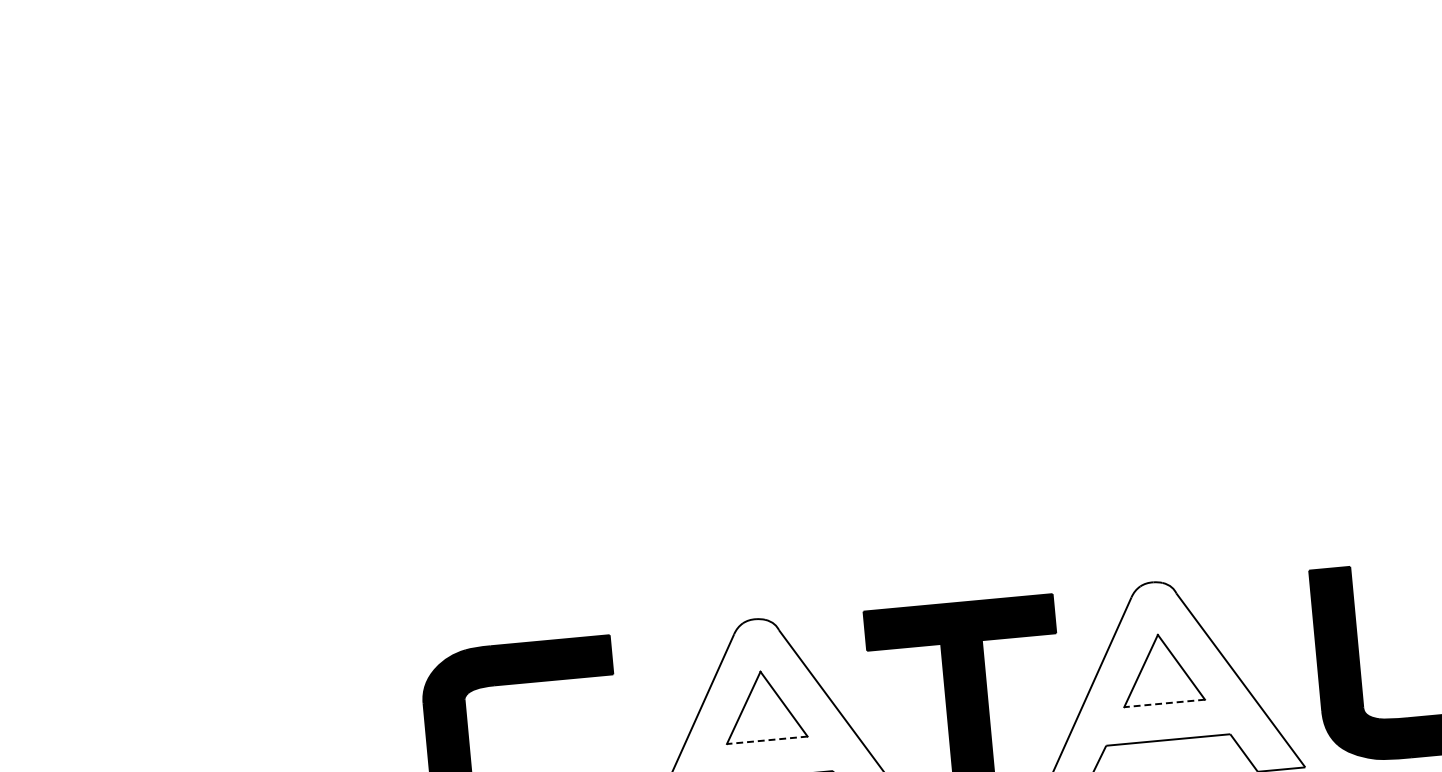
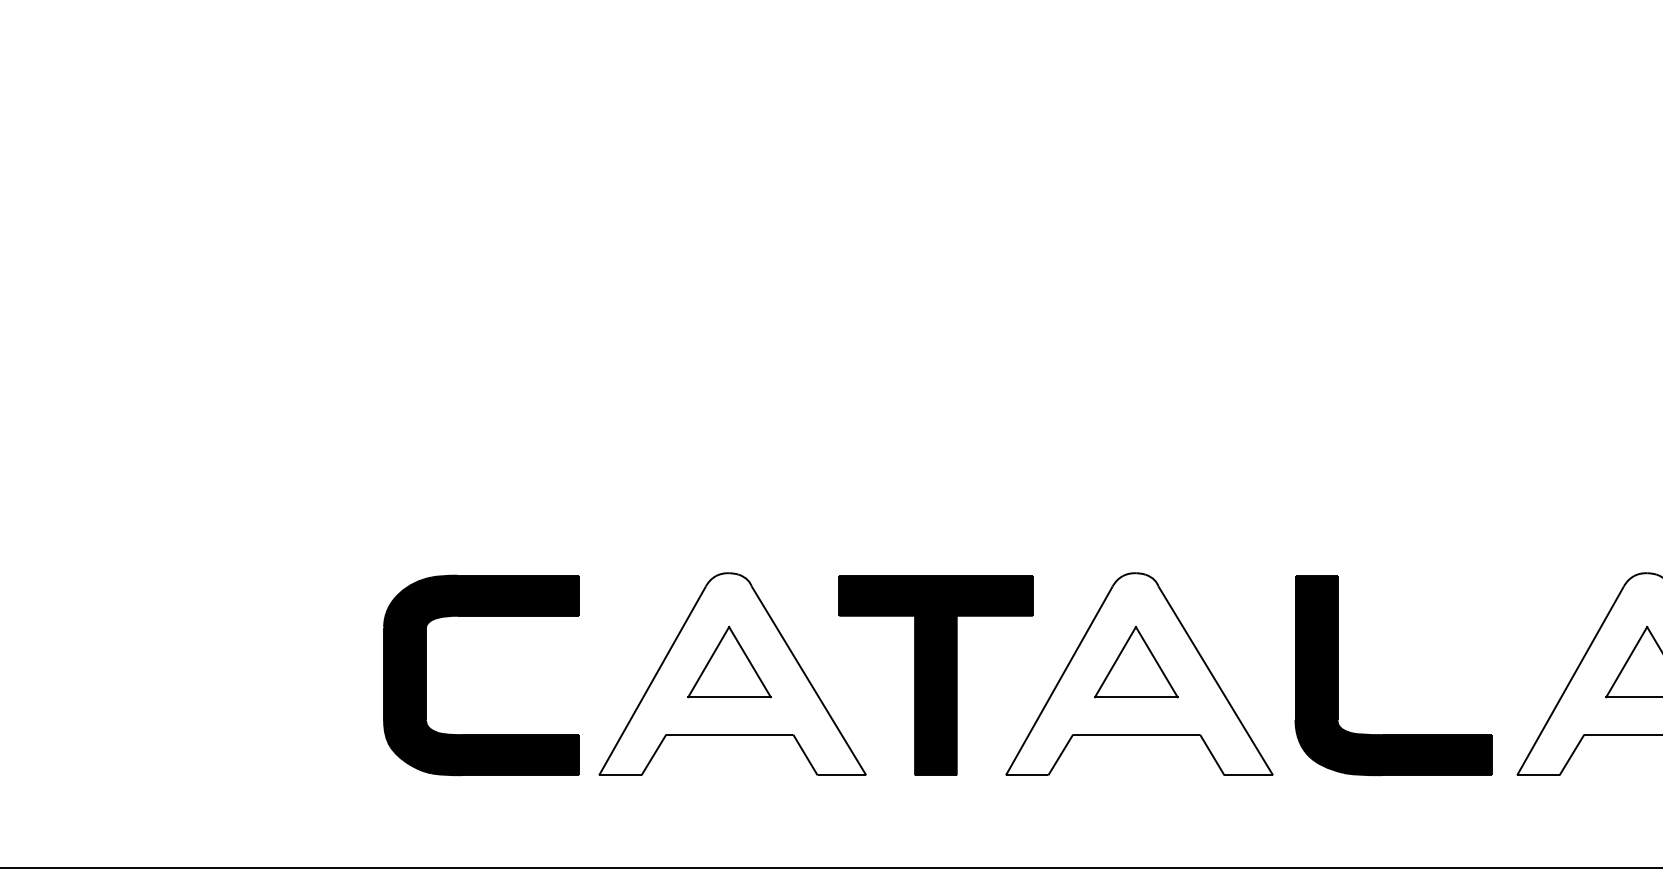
line: (1163, 703) -> (1135, 697), dashed -> solid
line: (767, 740) -> (729, 697), dashed -> solid

